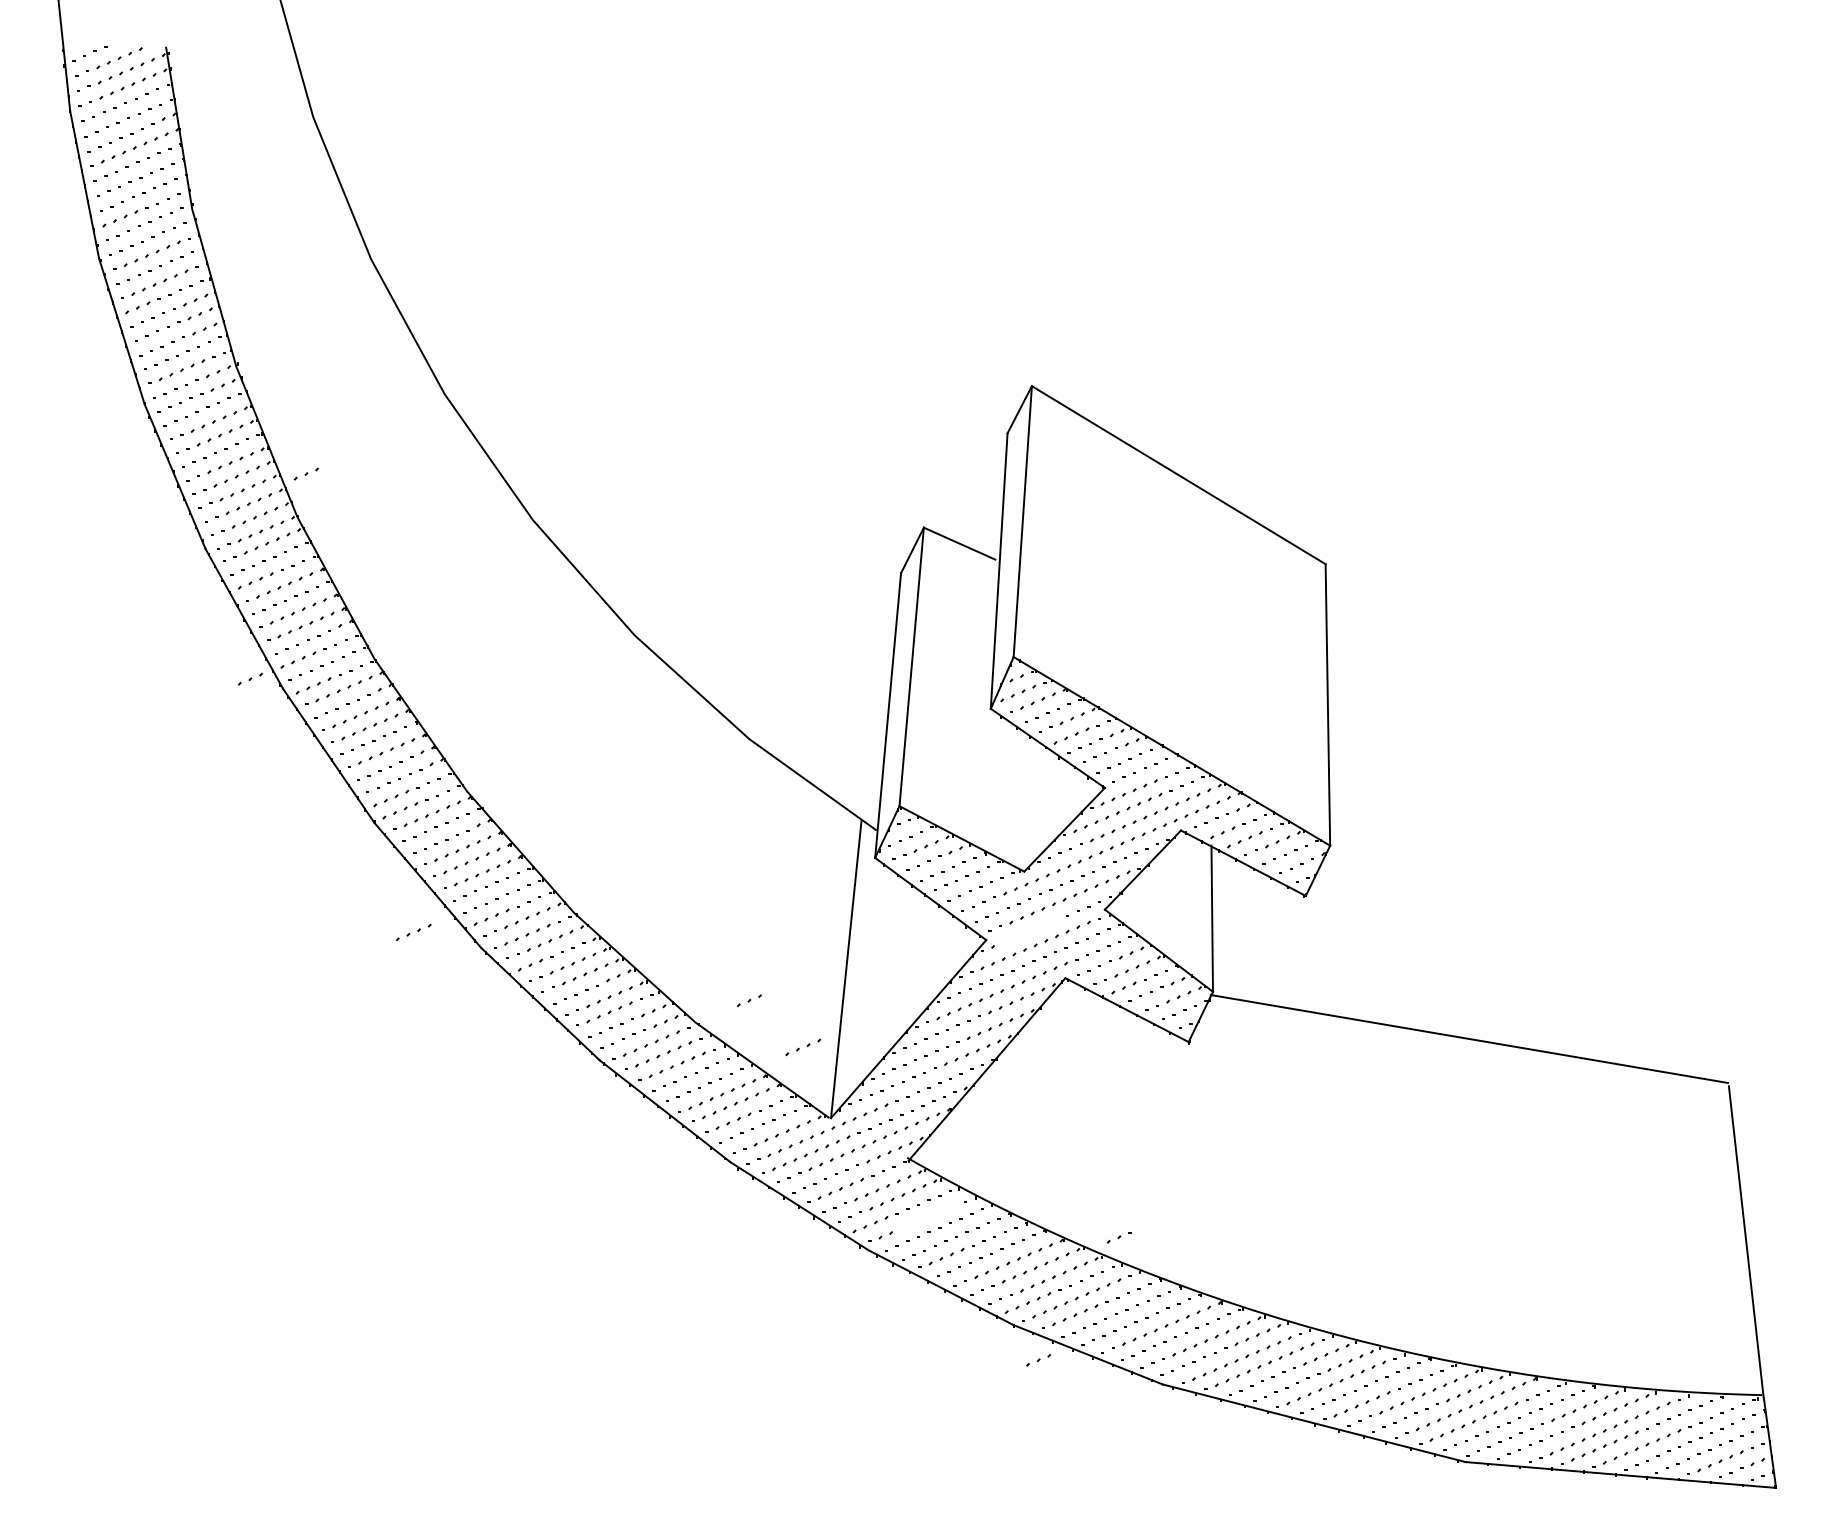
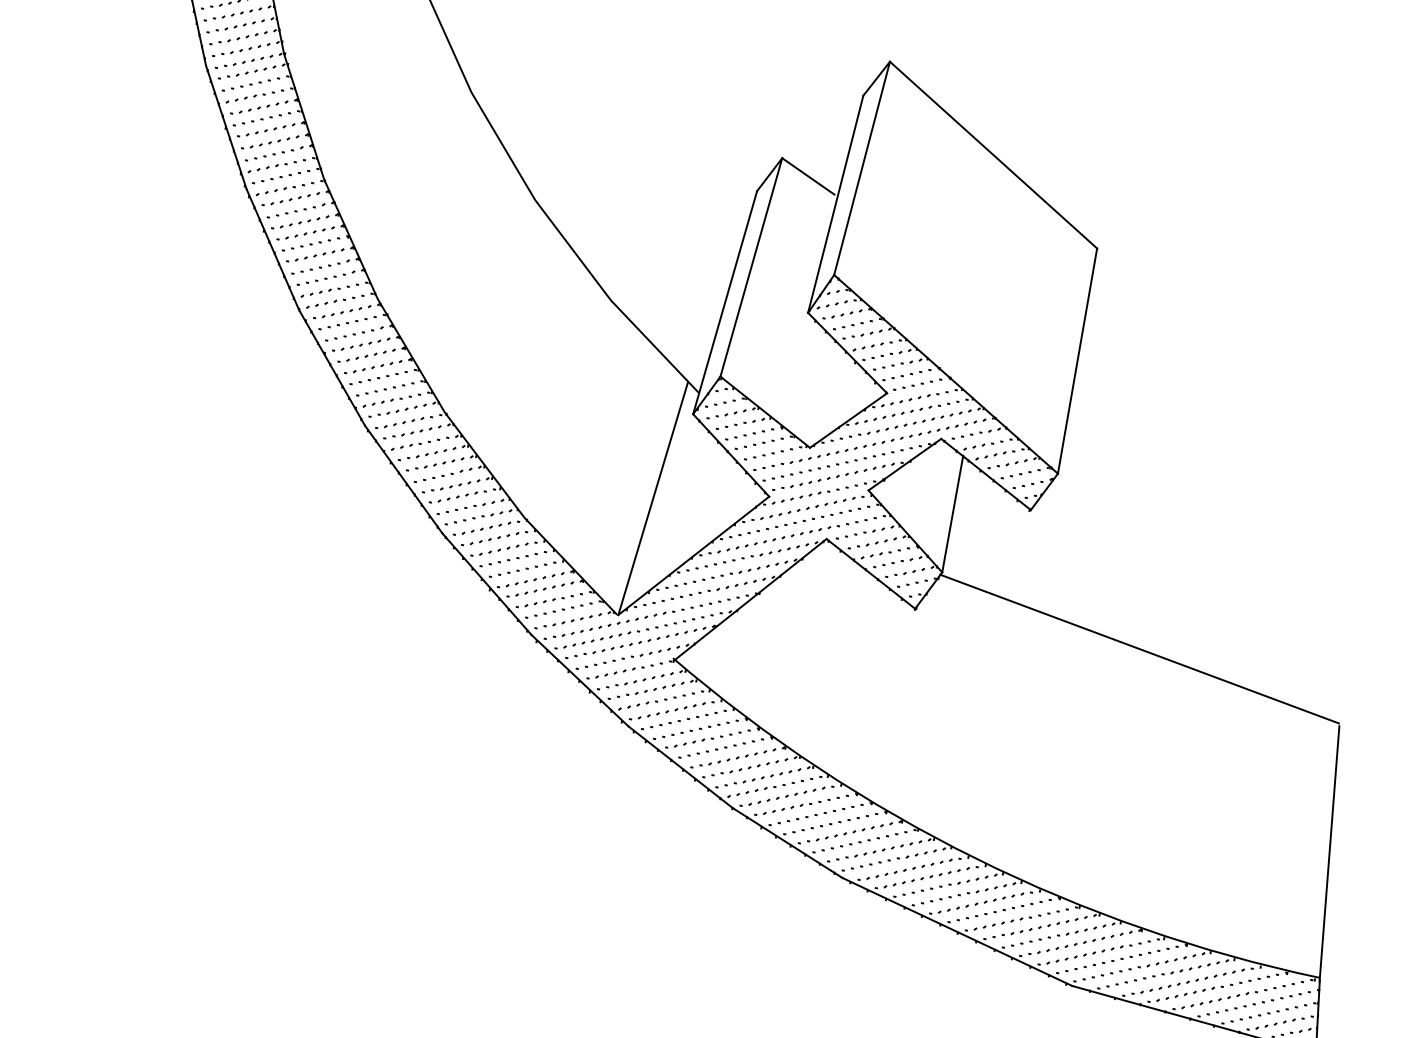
part: (306, 473) -> (298, 21), removed
part: (250, 678) -> (222, 176), removed
part: (413, 931) -> (313, 402), removed
part: (1030, 931) -> (805, 496), added
part: (749, 1000) -> (571, 508), removed
part: (802, 1047) -> (606, 554), removed
part: (928, 1216) -> (681, 708), added
part: (1119, 1237) -> (830, 754), removed
part: (1038, 1360) -> (746, 839), removed

